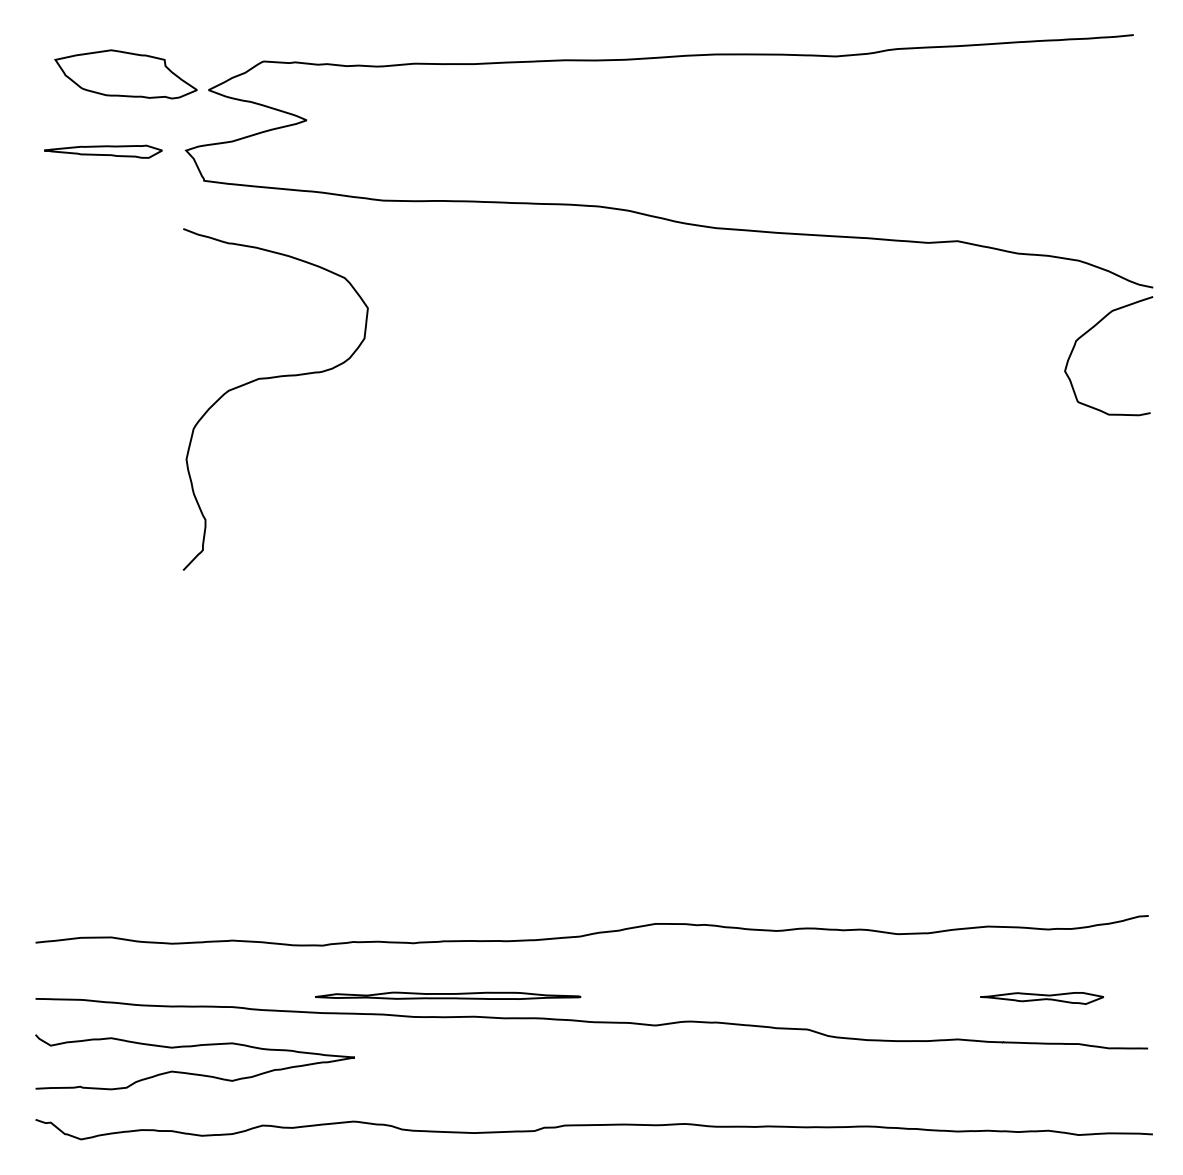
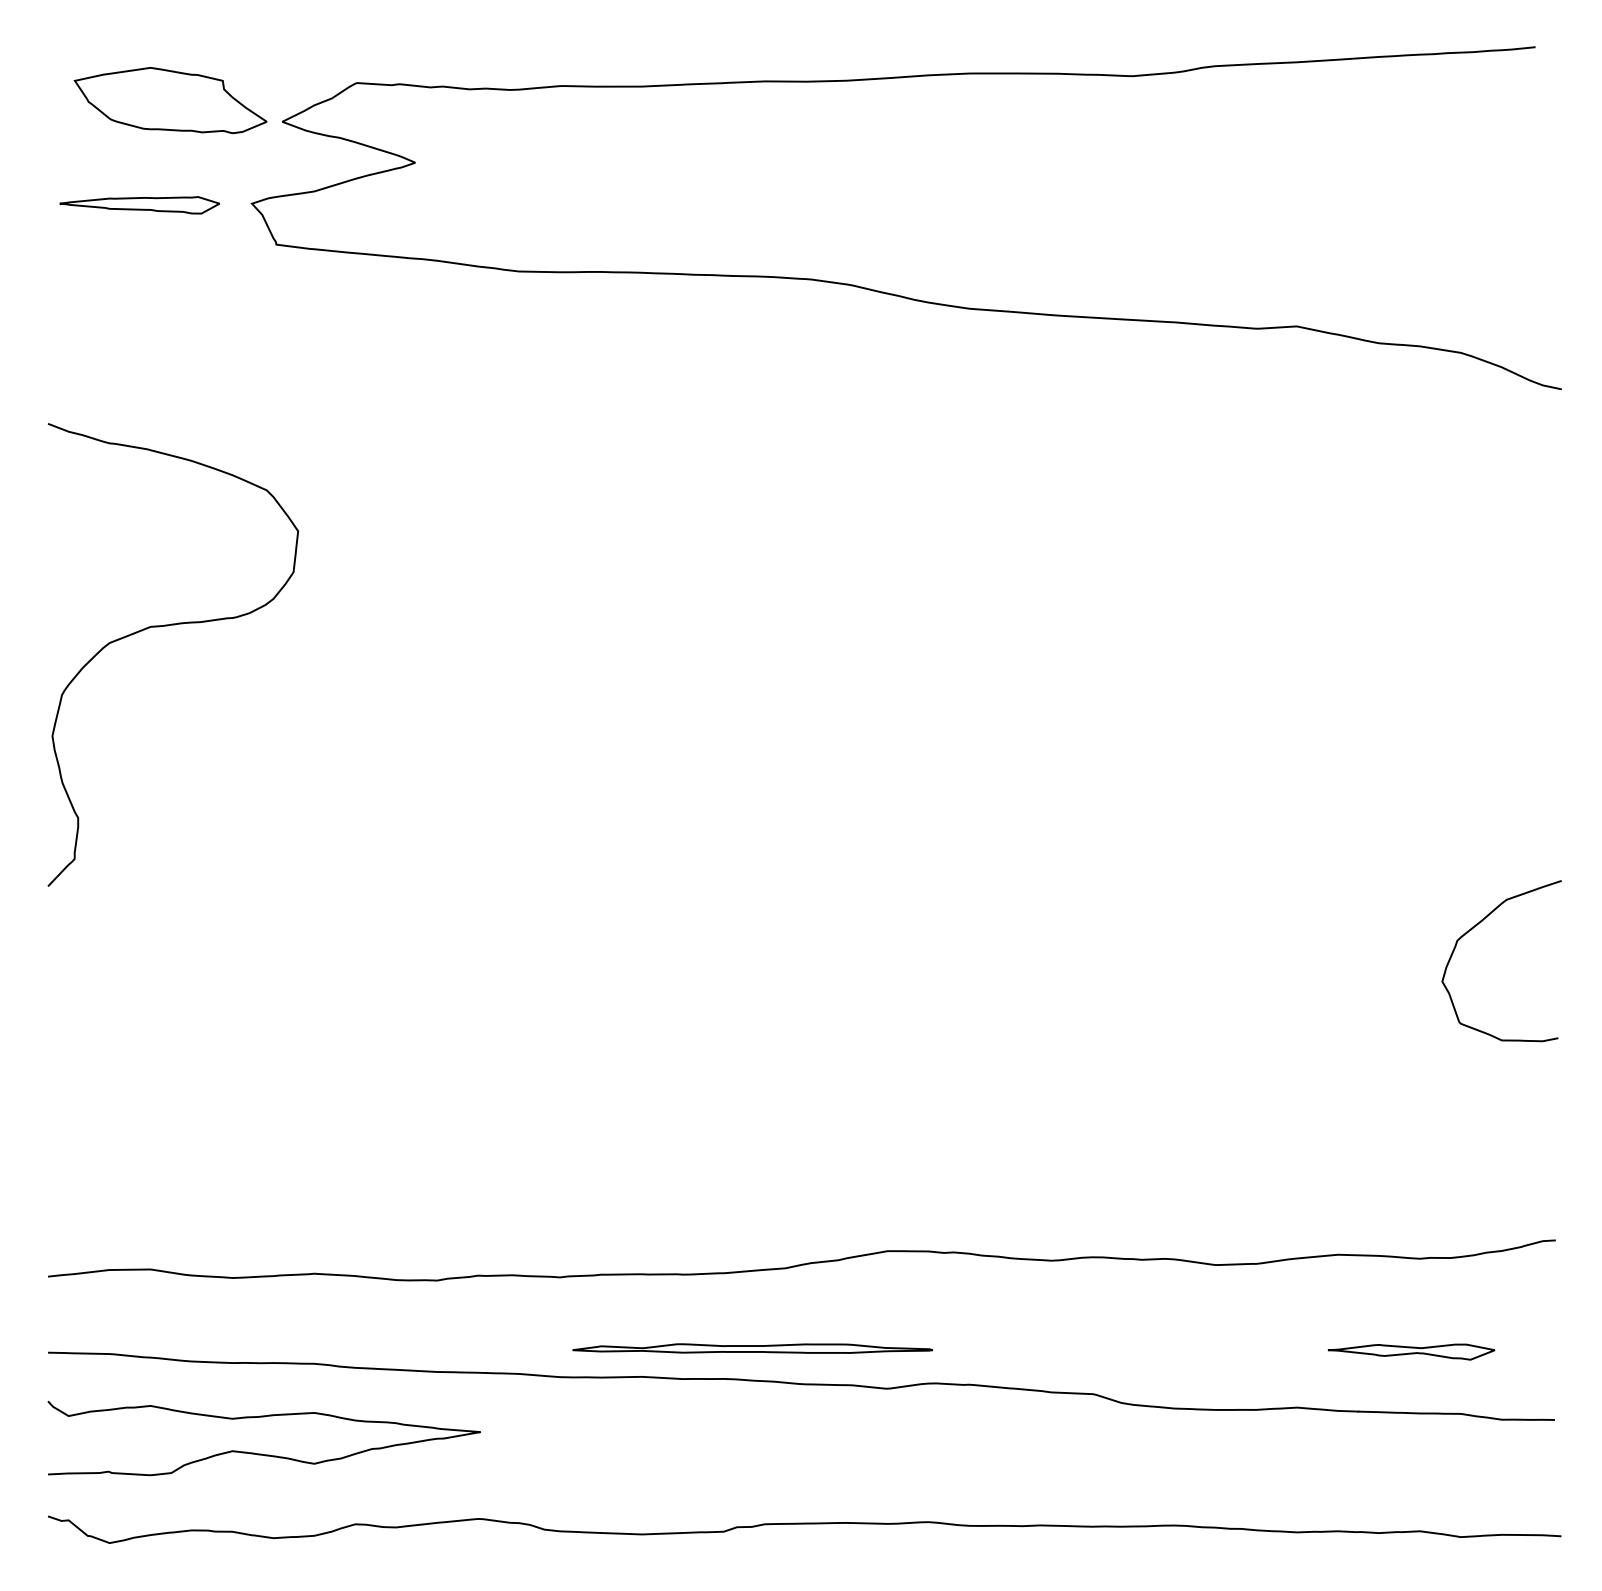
curve: (1090, 330) -> (1476, 926), moved
curve: (272, 378) -> (168, 626), moved
part: (447, 995) -> (752, 1348), moved

